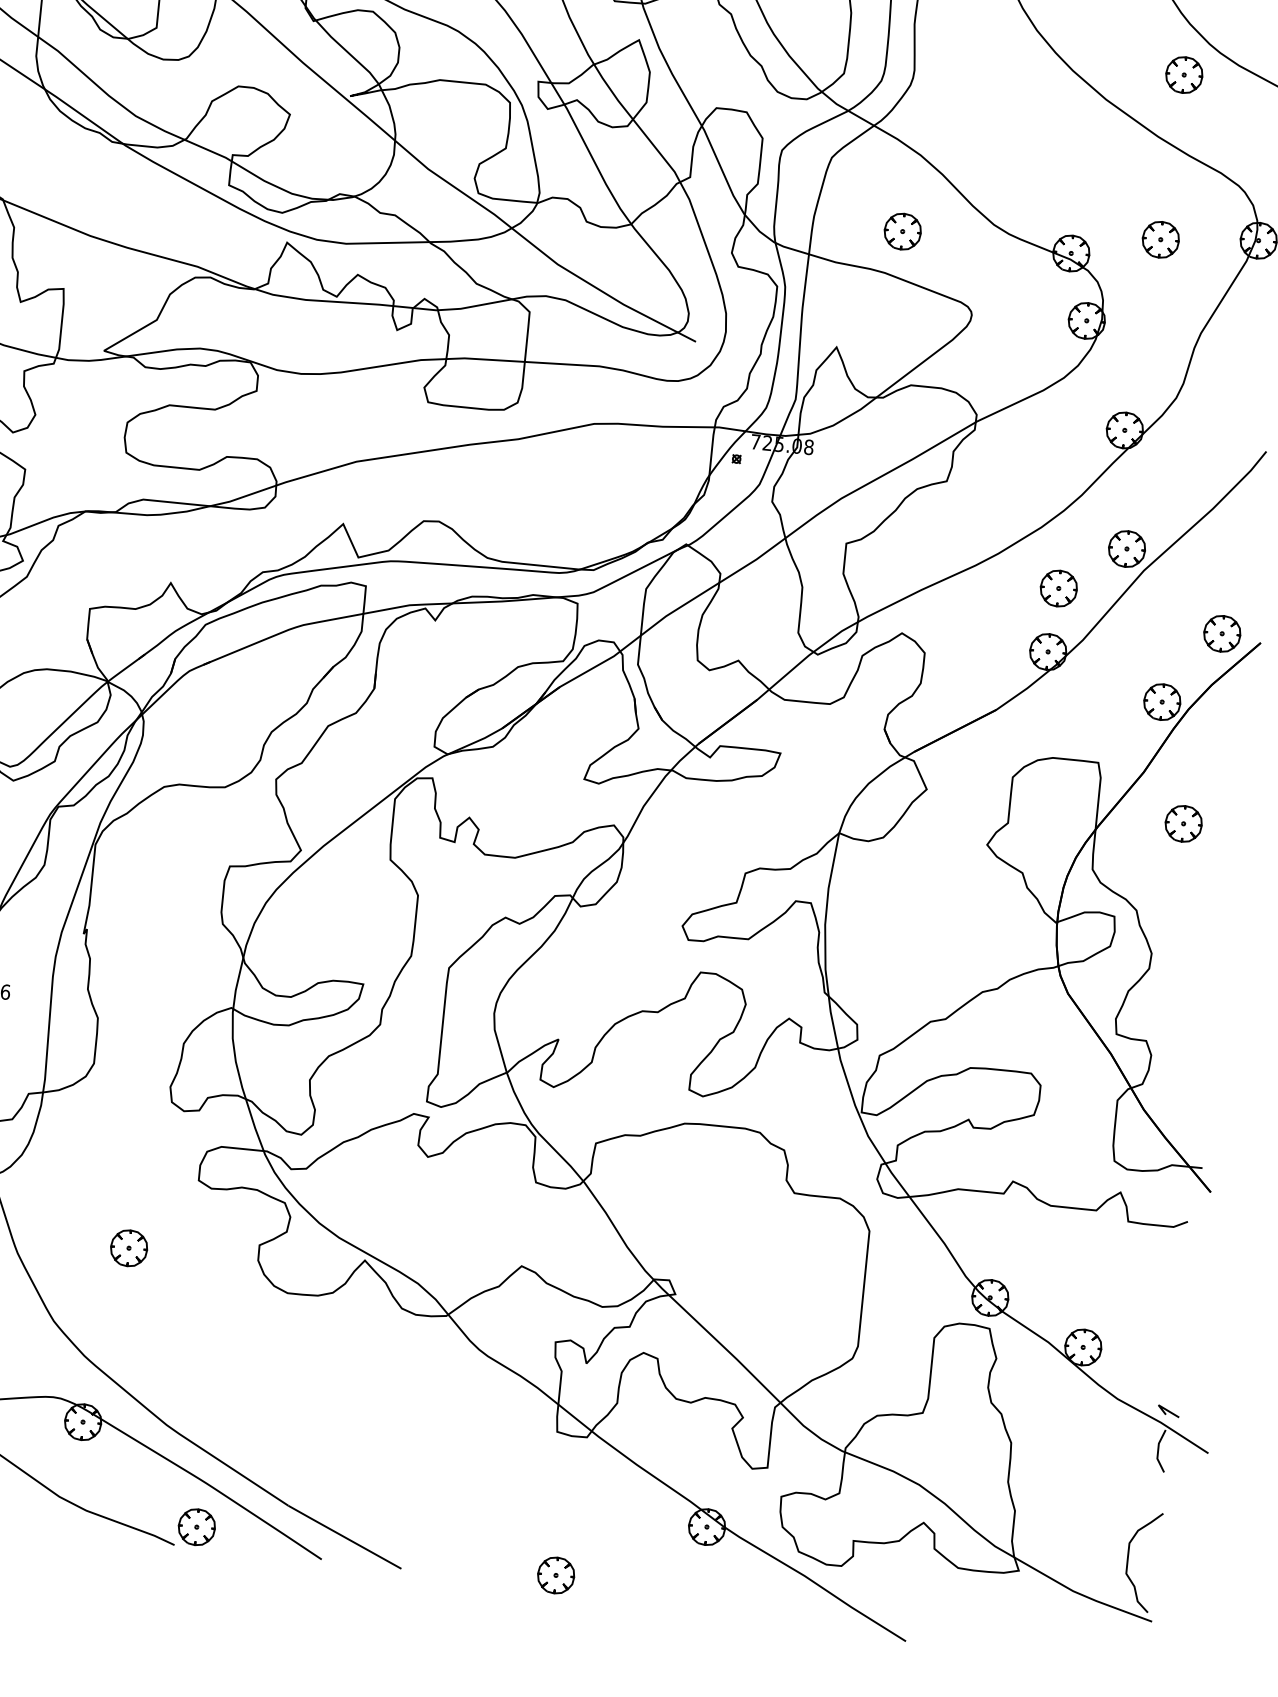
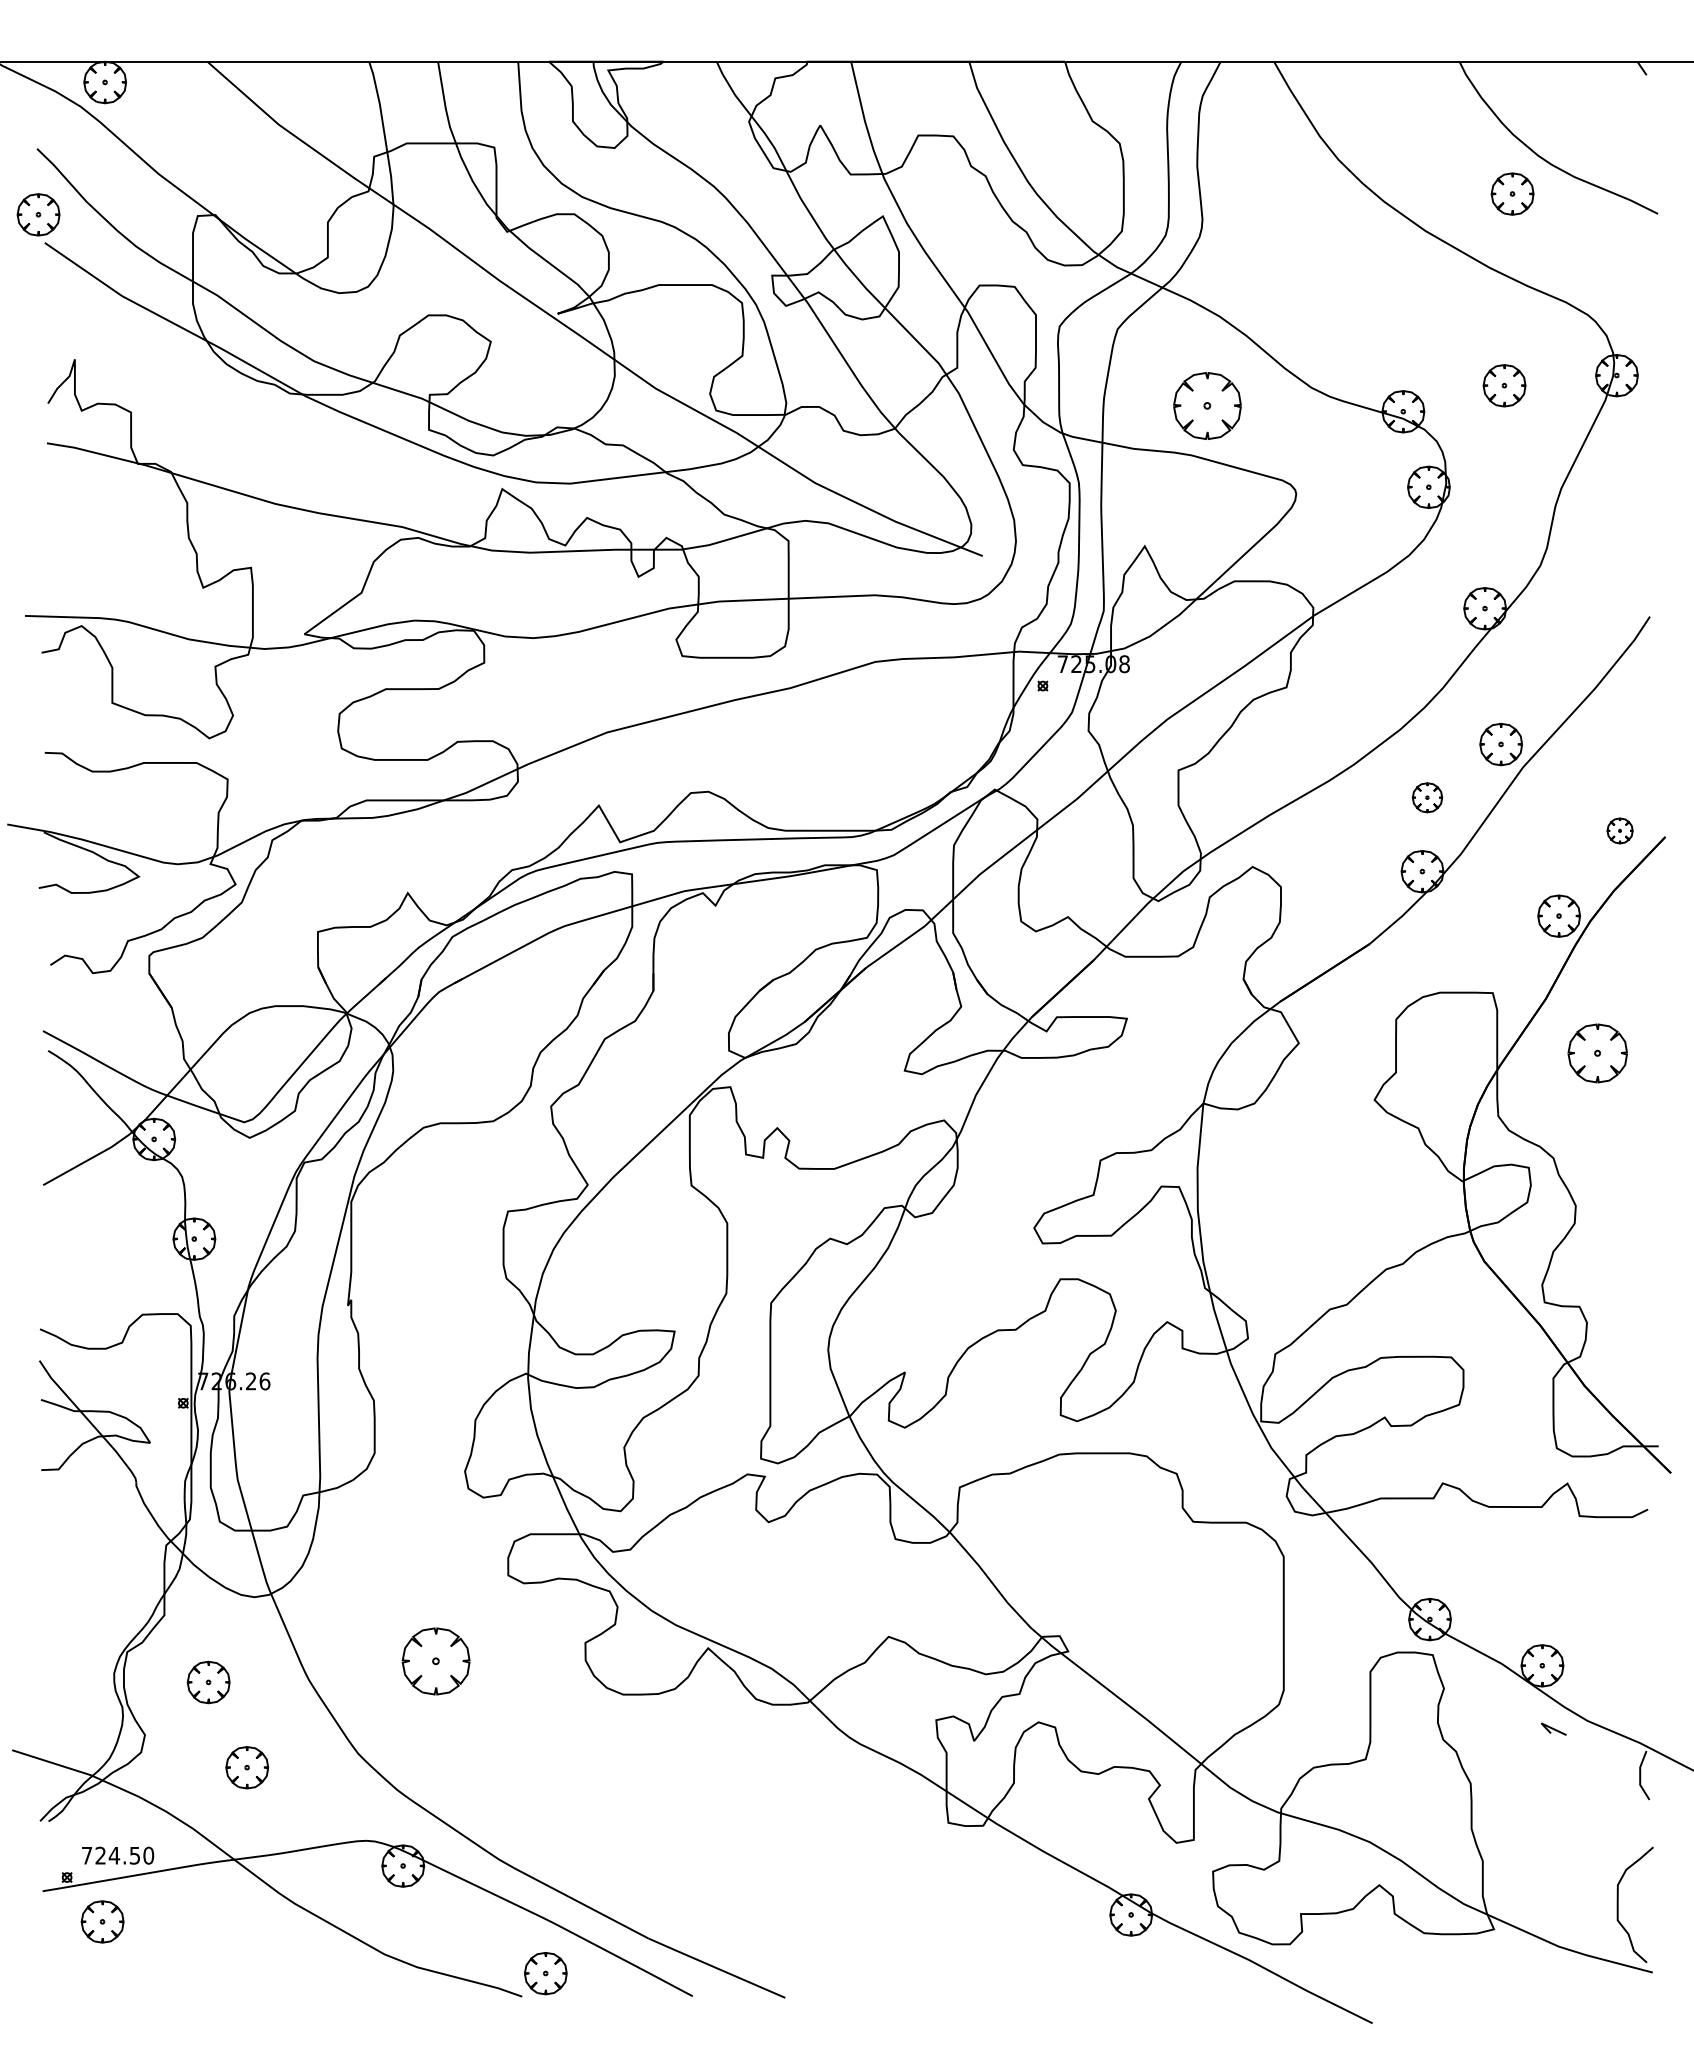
part: (902, 231) -> (1207, 405), size x1.6
part: (1058, 588) -> (1427, 797), size x0.7
part: (1221, 633) -> (1619, 830), size x0.6
part: (1183, 823) -> (1597, 1053), size x1.4
part: (128, 1247) -> (435, 1660), size x1.6
line: (1168, 1410) -> (1553, 1728), moved
part: (556, 1575) -> (963, 1987), removed

